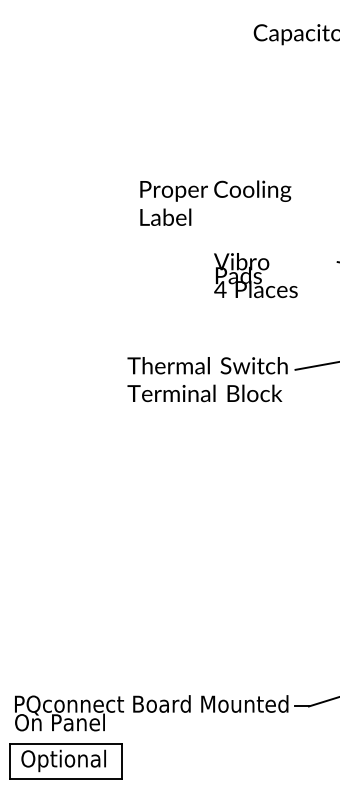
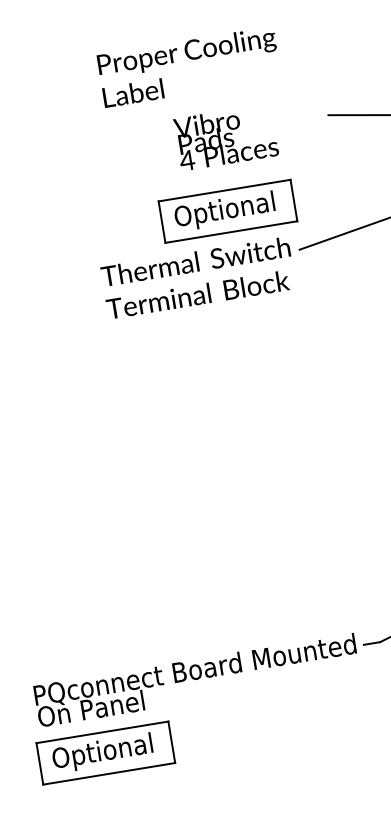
text: (215, 202) -> (188, 66), moved
text: (255, 275) -> (225, 137), moved
part: (240, 328) -> (227, 211), added

